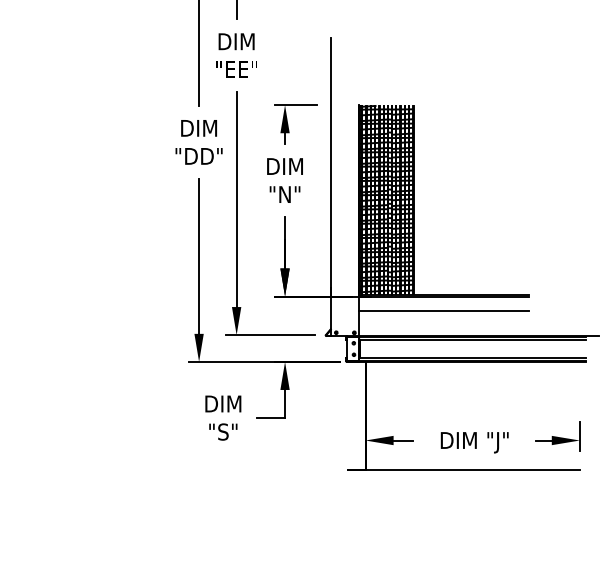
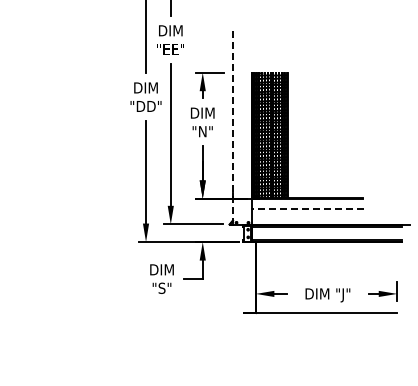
line: (330, 186) -> (232, 126), solid -> dashed
line: (443, 311) -> (307, 208), solid -> dashed

